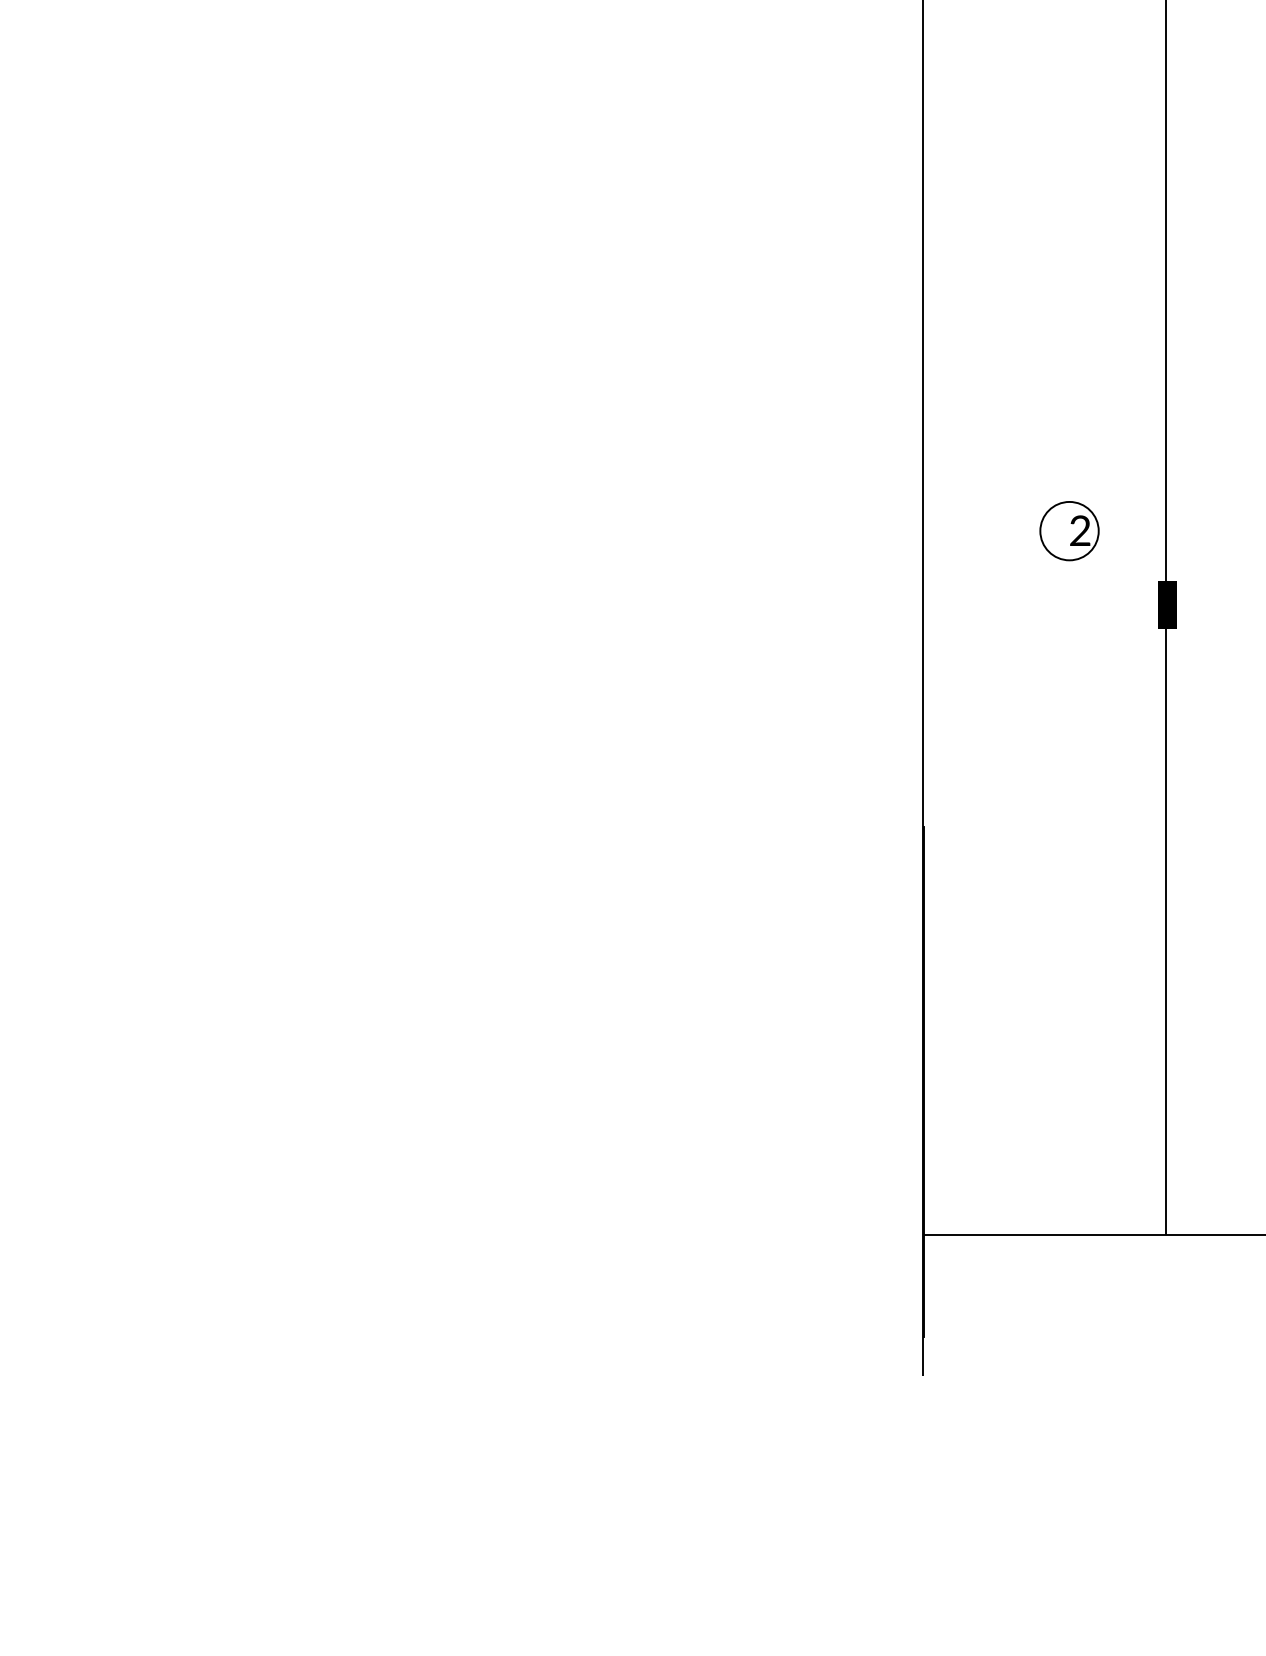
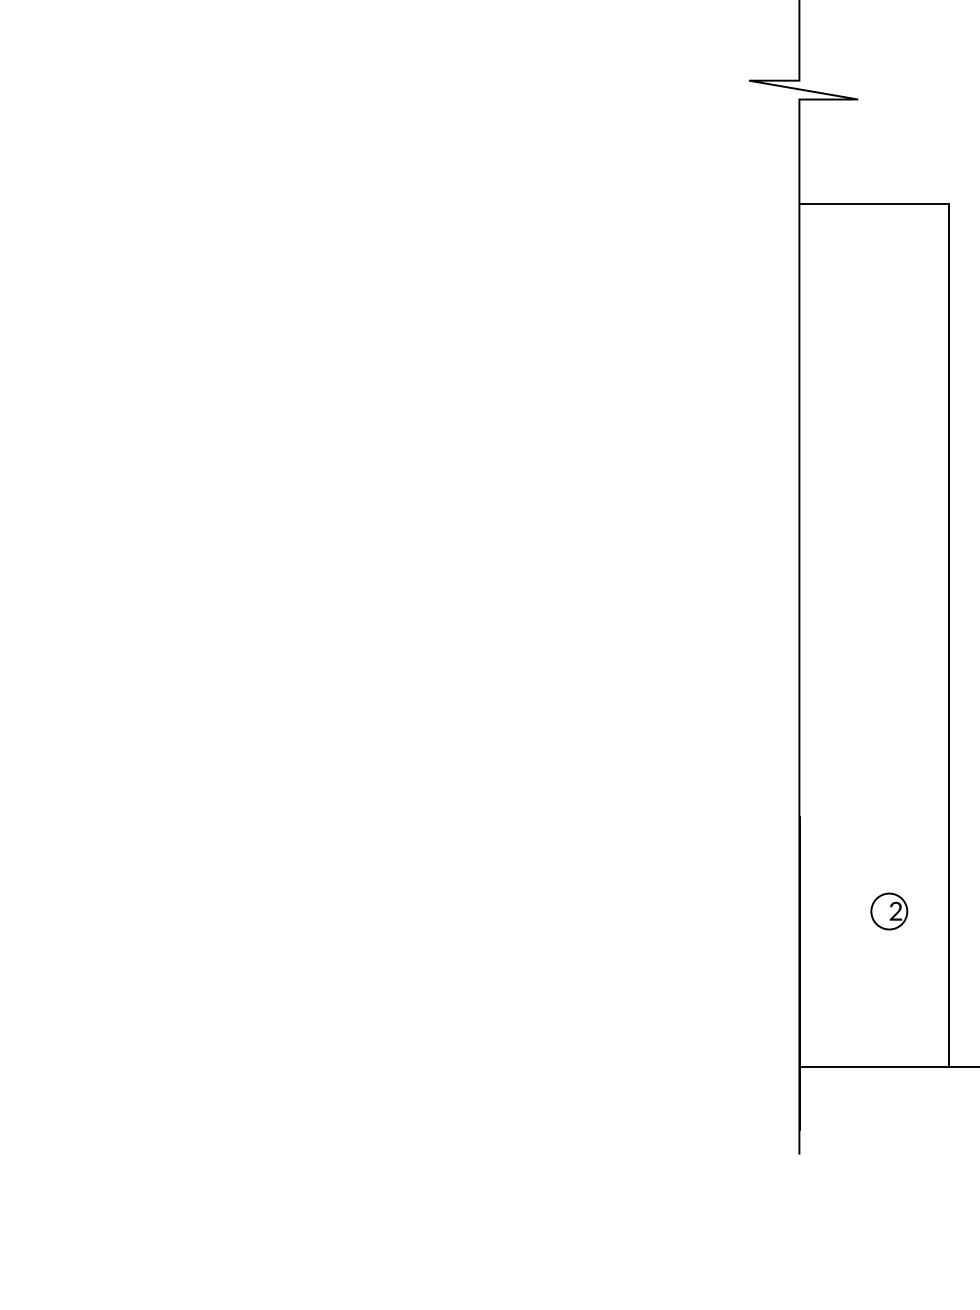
part: (1069, 531) -> (889, 911), moved
fill: (1167, 604) -> (949, 679), removed

